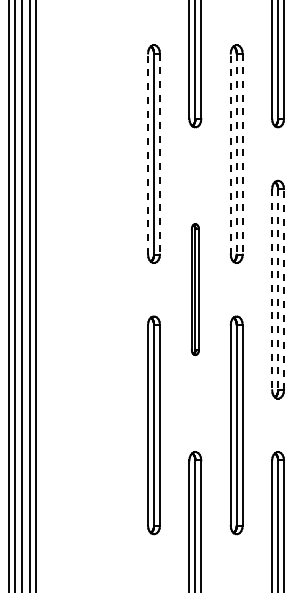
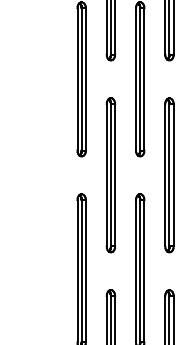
line: (148, 154) -> (77, 79), dashed -> solid
line: (159, 154) -> (85, 79), dashed -> solid
line: (230, 154) -> (135, 79), dashed -> solid
line: (236, 154) -> (140, 79), dashed -> solid
line: (242, 154) -> (144, 79), dashed -> solid
part: (195, 289) -> (111, 175), size x1.67
line: (272, 289) -> (165, 175), dashed -> solid
line: (278, 289) -> (169, 175), dashed -> solid
line: (284, 289) -> (174, 175), dashed -> solid

